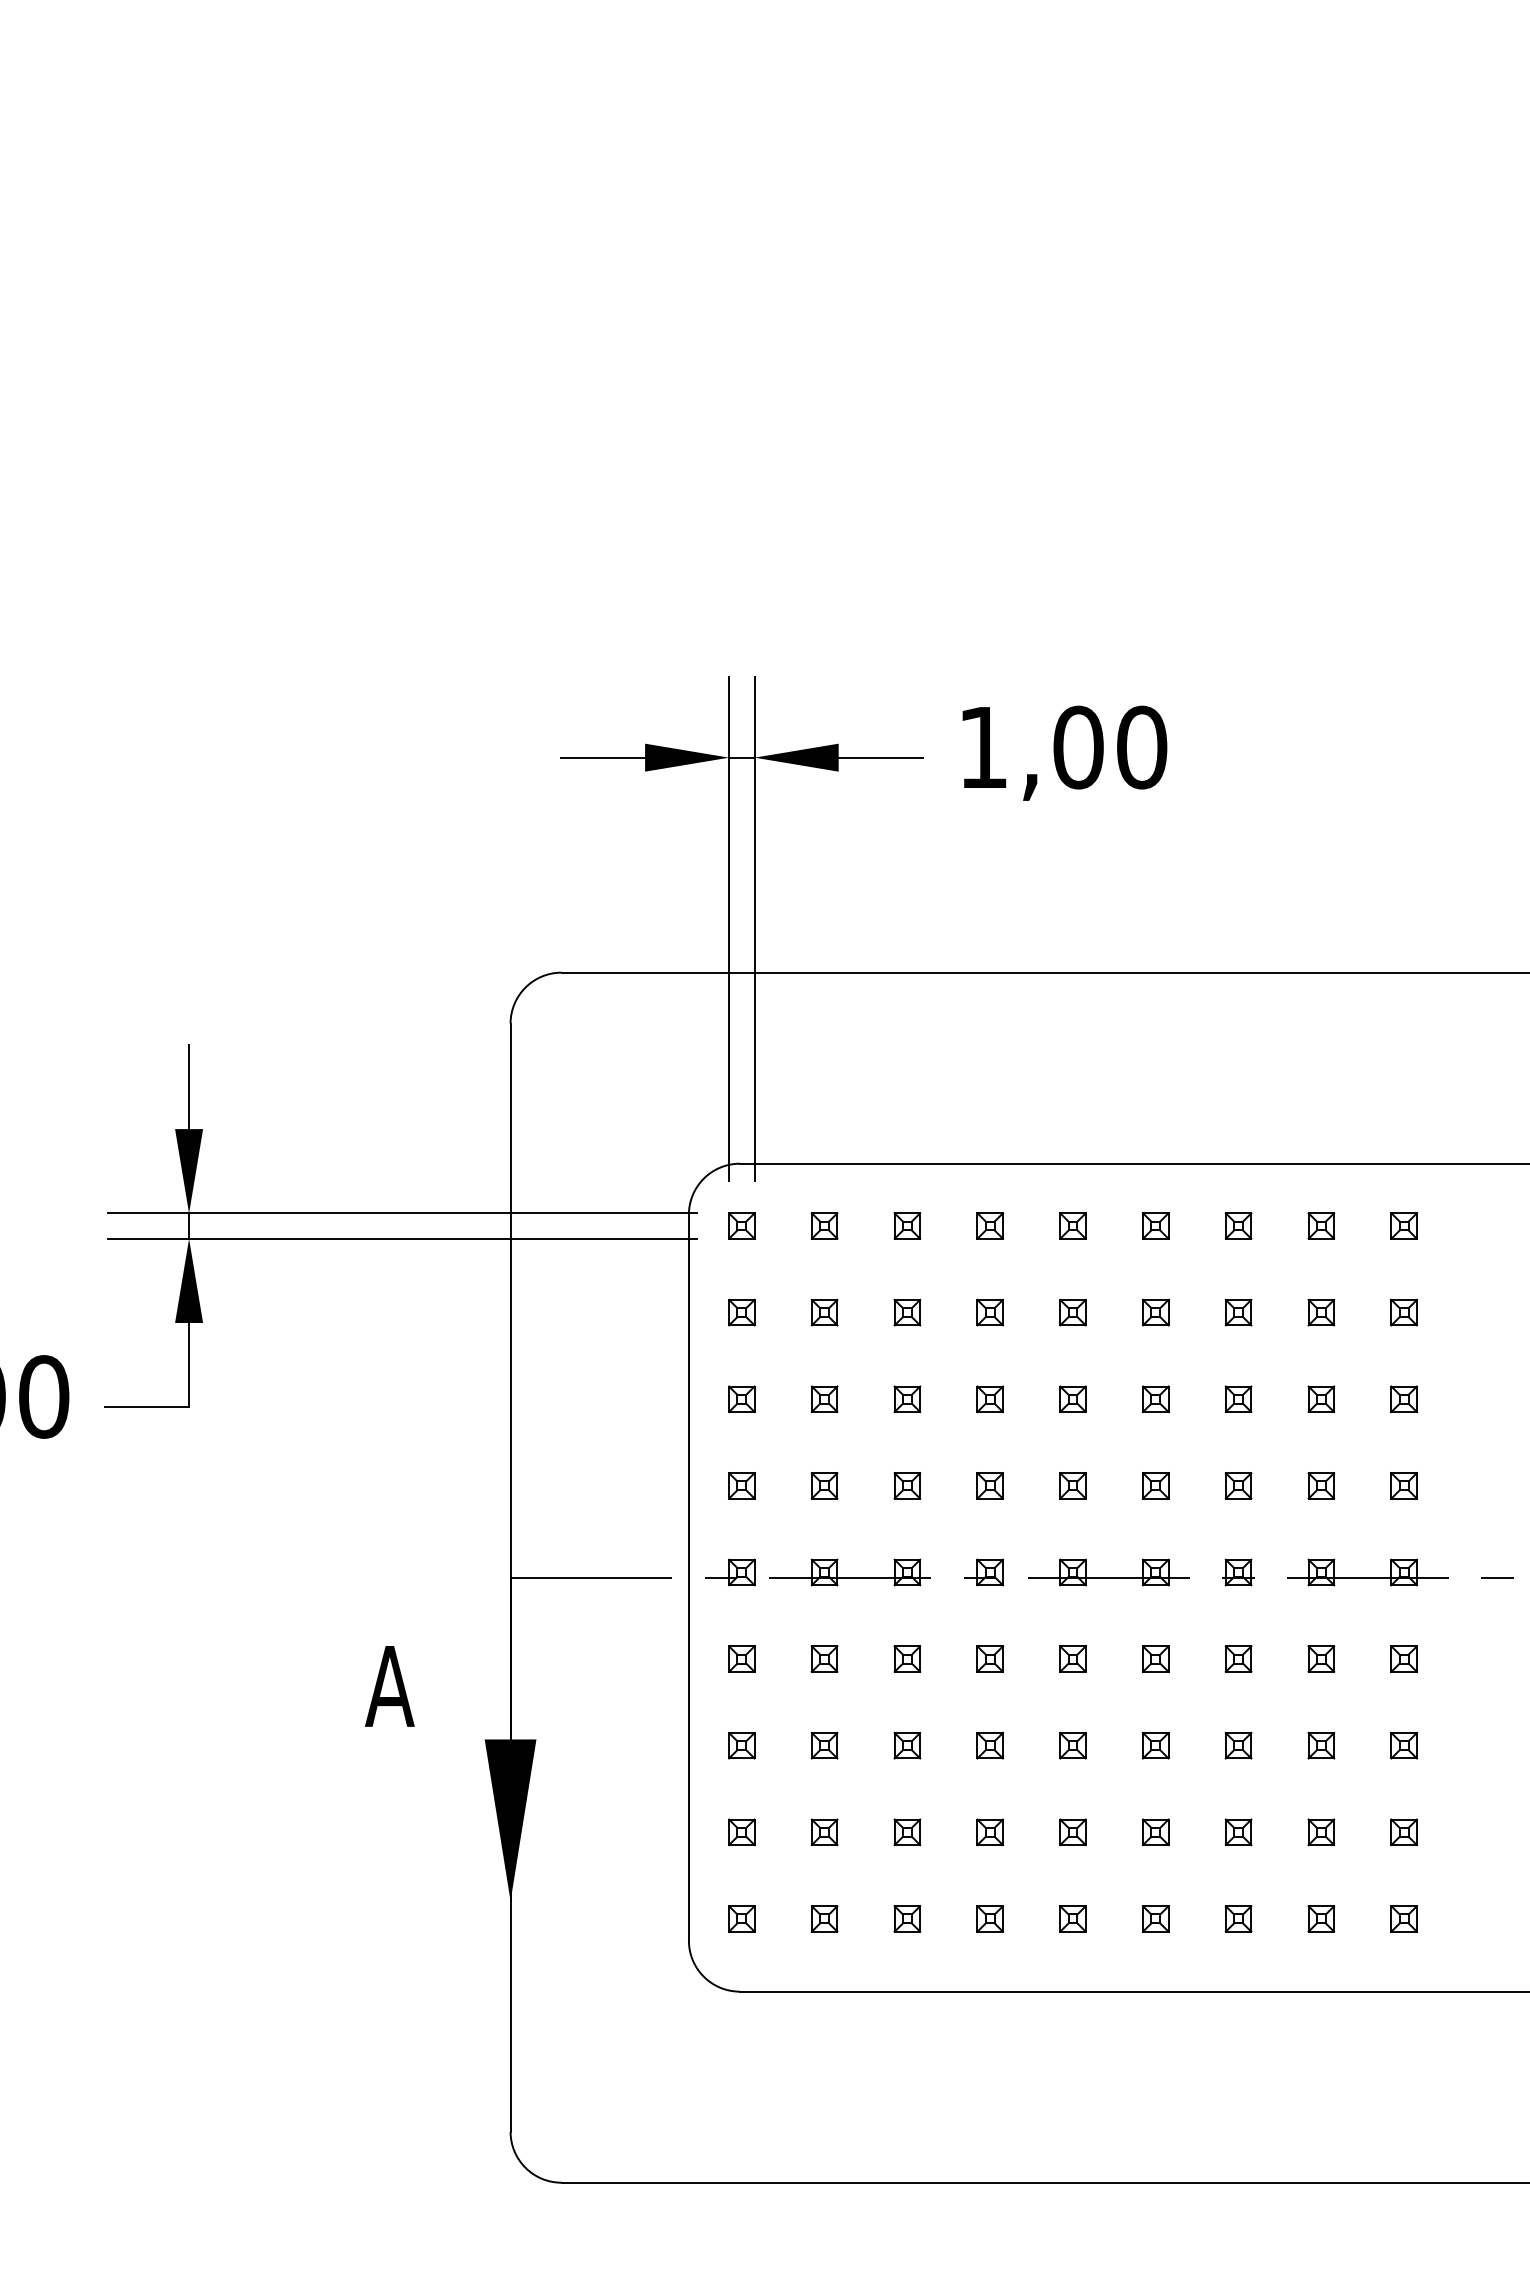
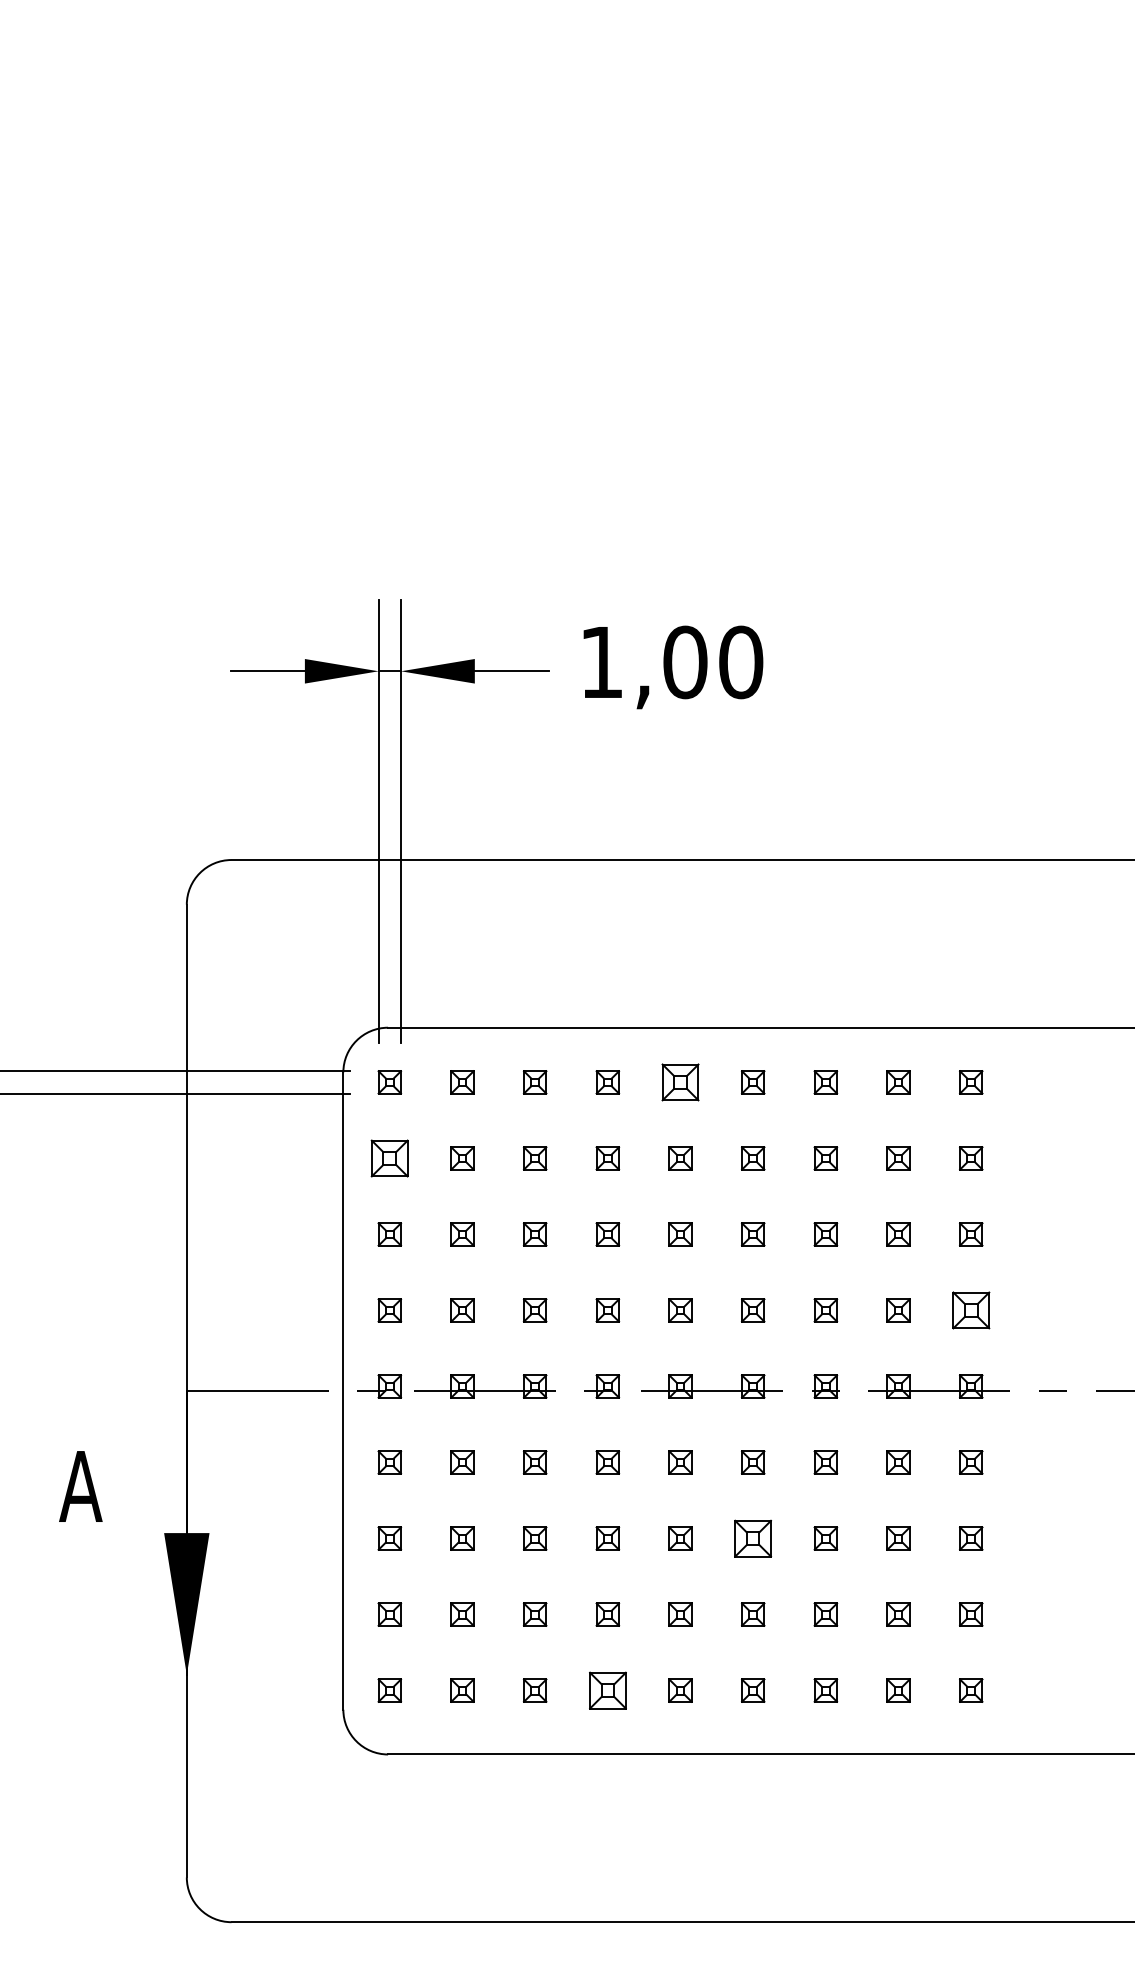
part: (1072, 1225) -> (680, 1081), size x1.6
part: (741, 1312) -> (389, 1158), size x1.6
part: (1403, 1485) -> (970, 1310), size x1.6
part: (1155, 1745) -> (752, 1538), size x1.6
part: (989, 1918) -> (607, 1690), size x1.6

